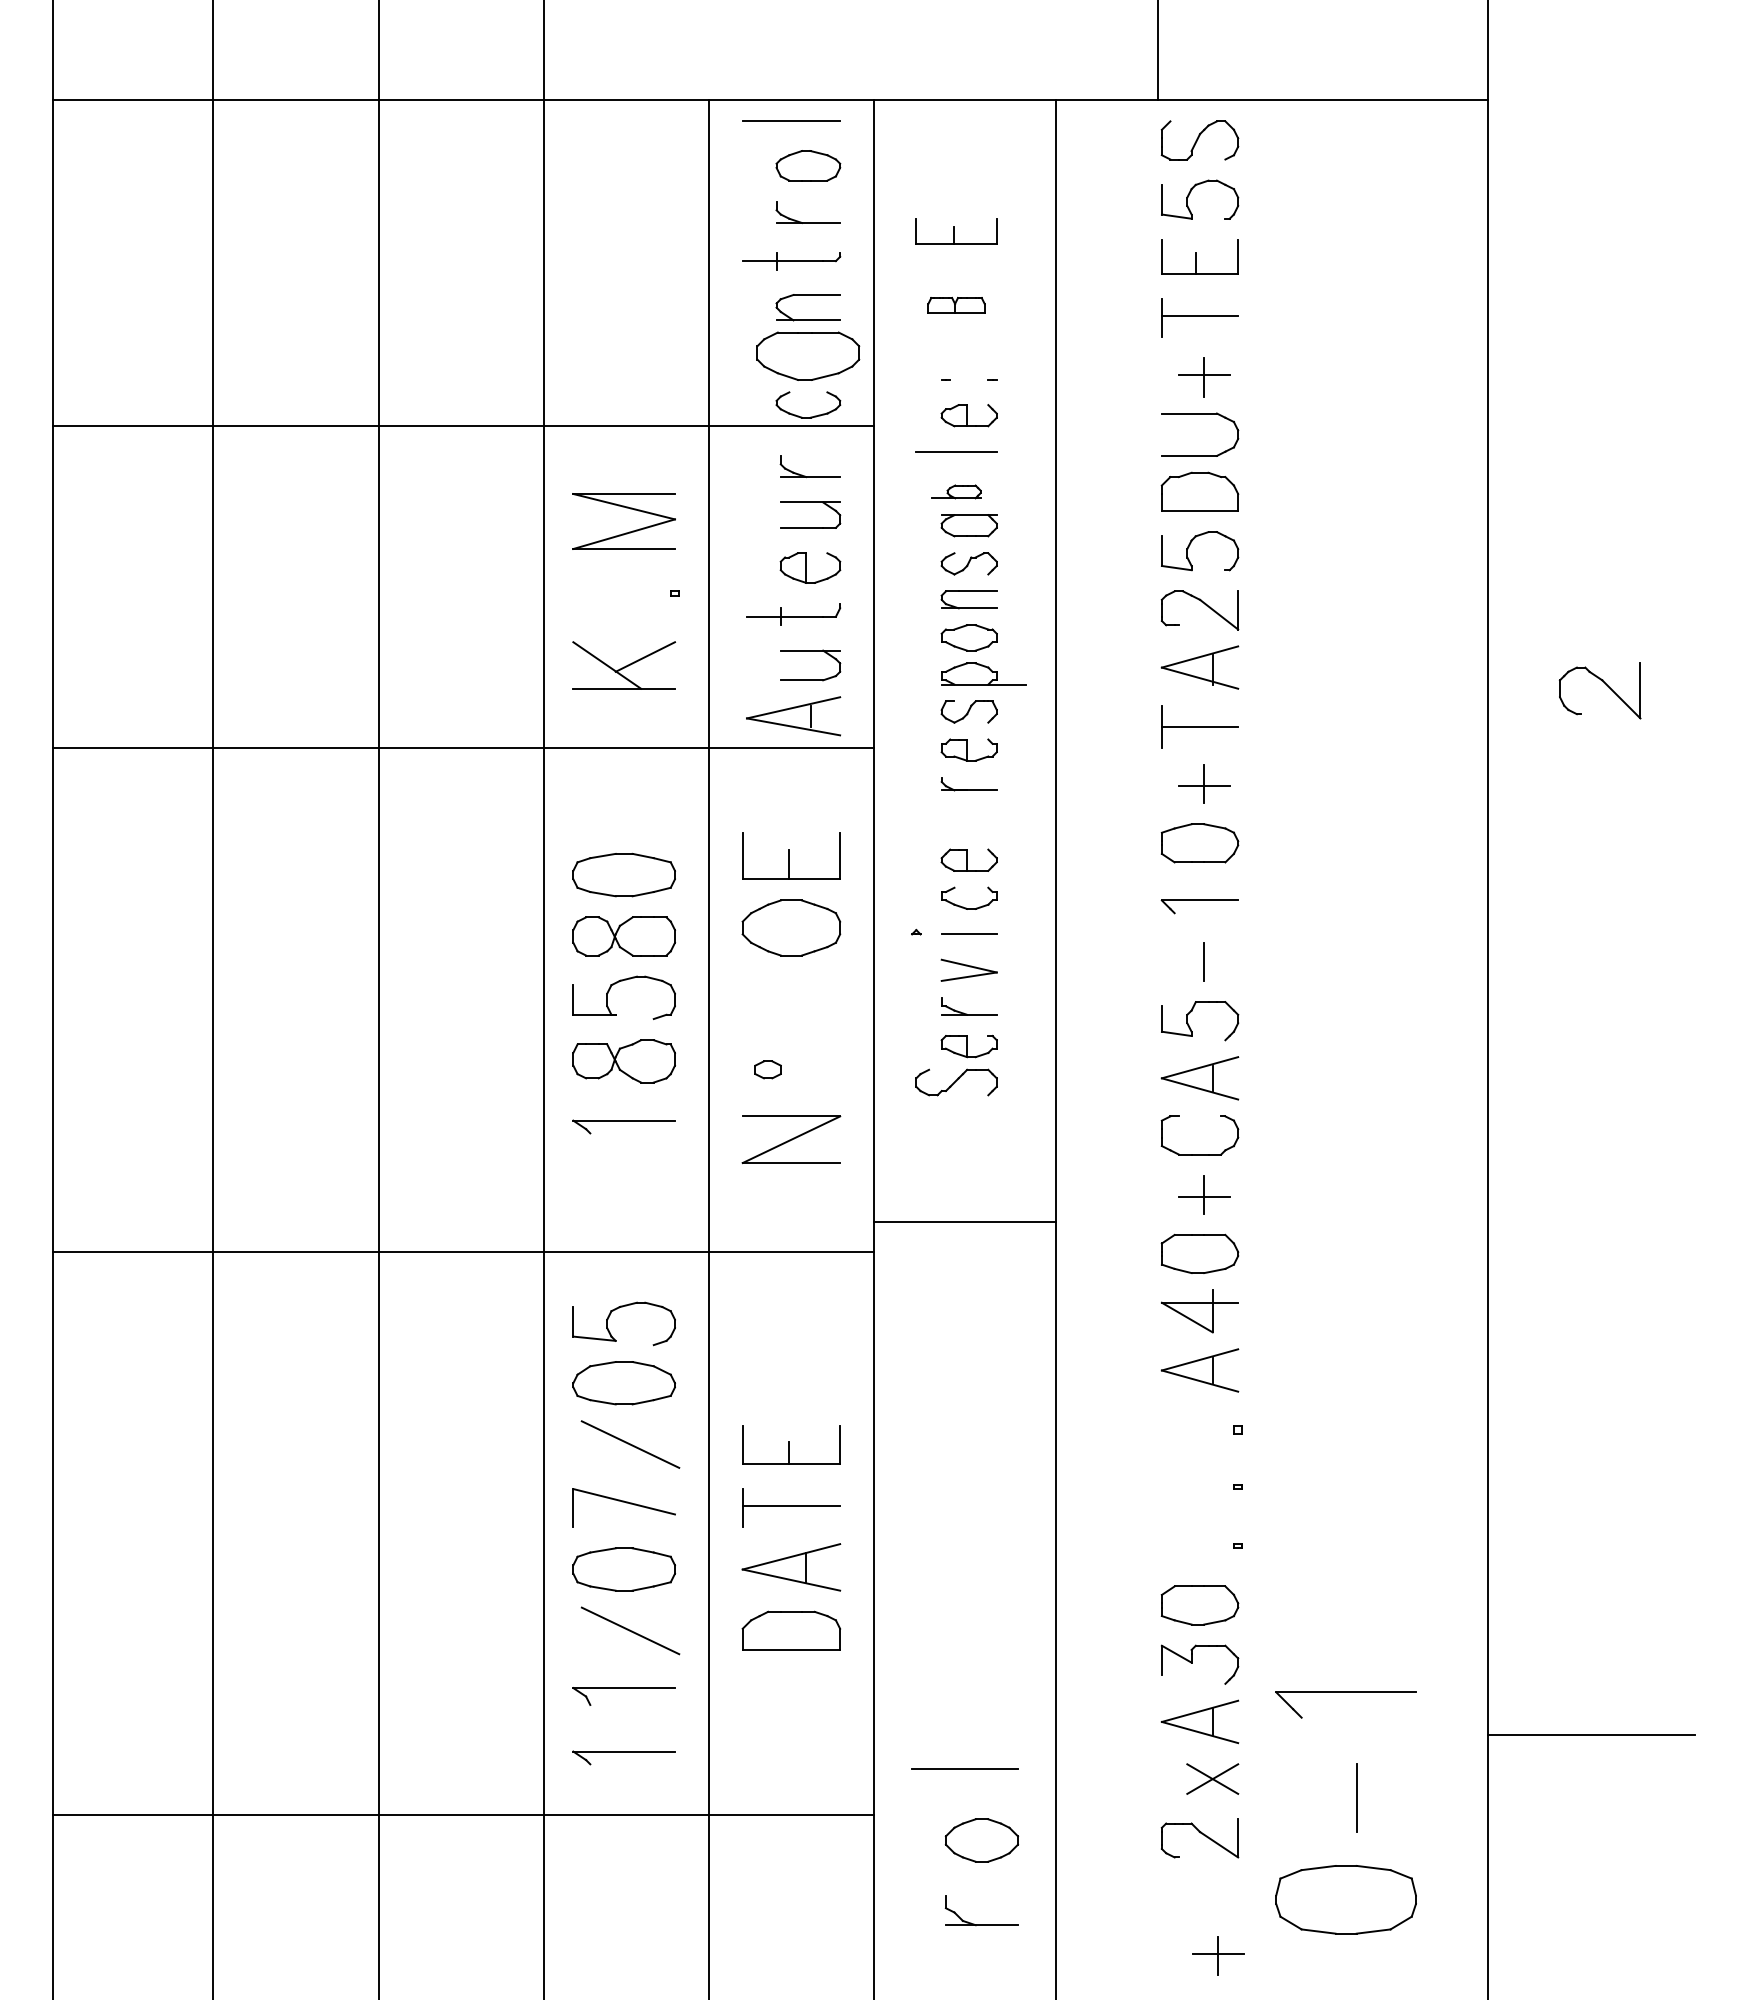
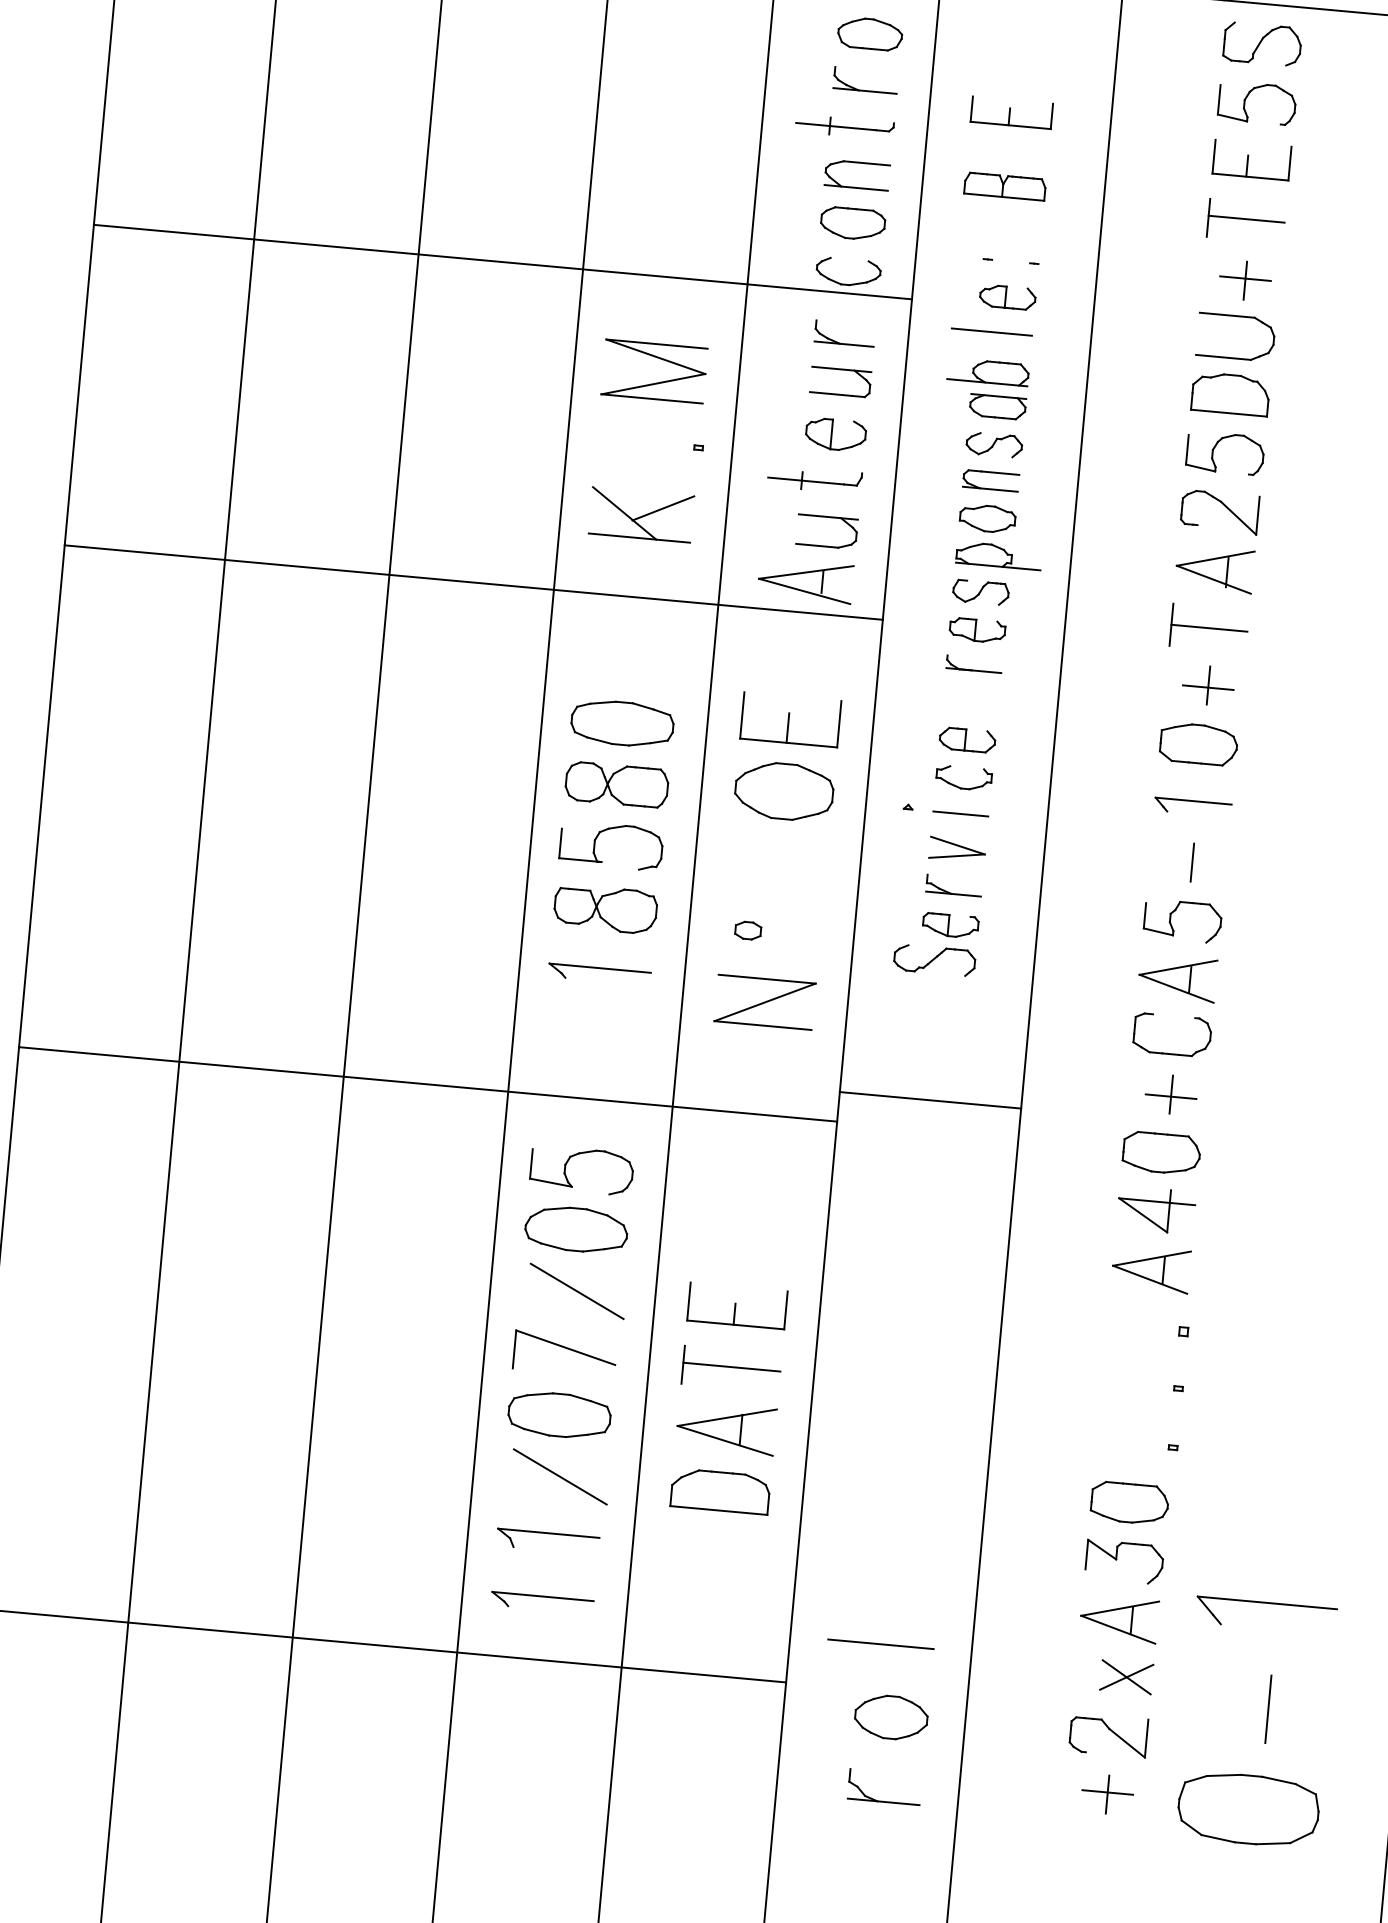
part: (956, 304) -> (1005, 185), size x1.43
part: (808, 356) -> (853, 223), size x0.62
part: (956, 491) -> (988, 371), size x1.67
part: (1218, 1955) -> (1107, 1794), moved

